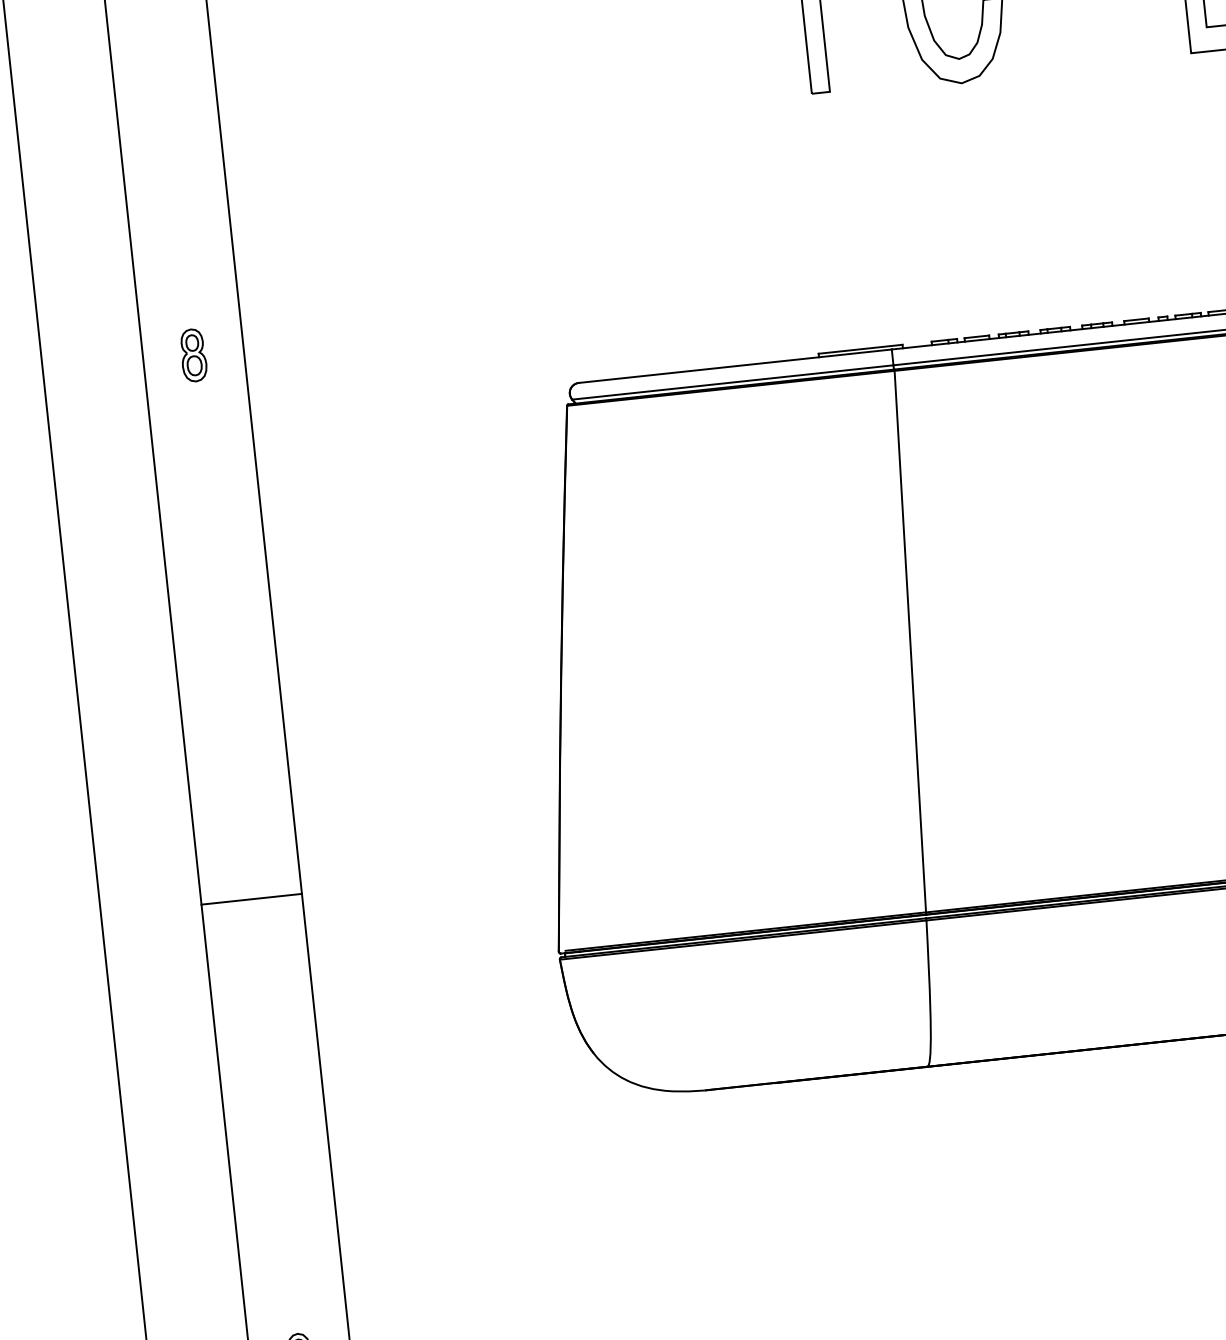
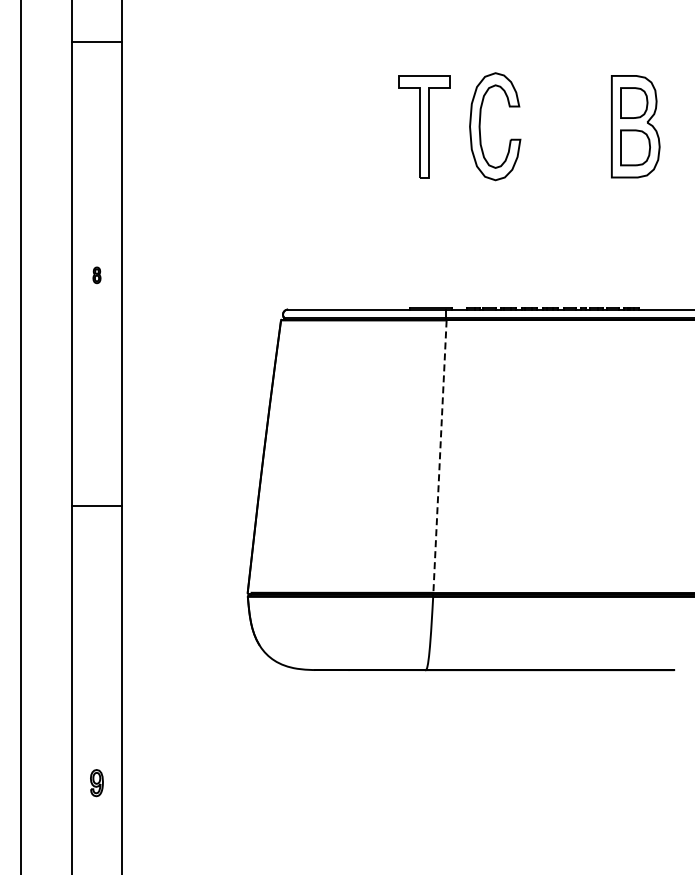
part: (192, 355) -> (96, 275), size x0.6
line: (909, 643) -> (439, 457), solid -> dashed
line: (250, 899) -> (96, 506), moved

